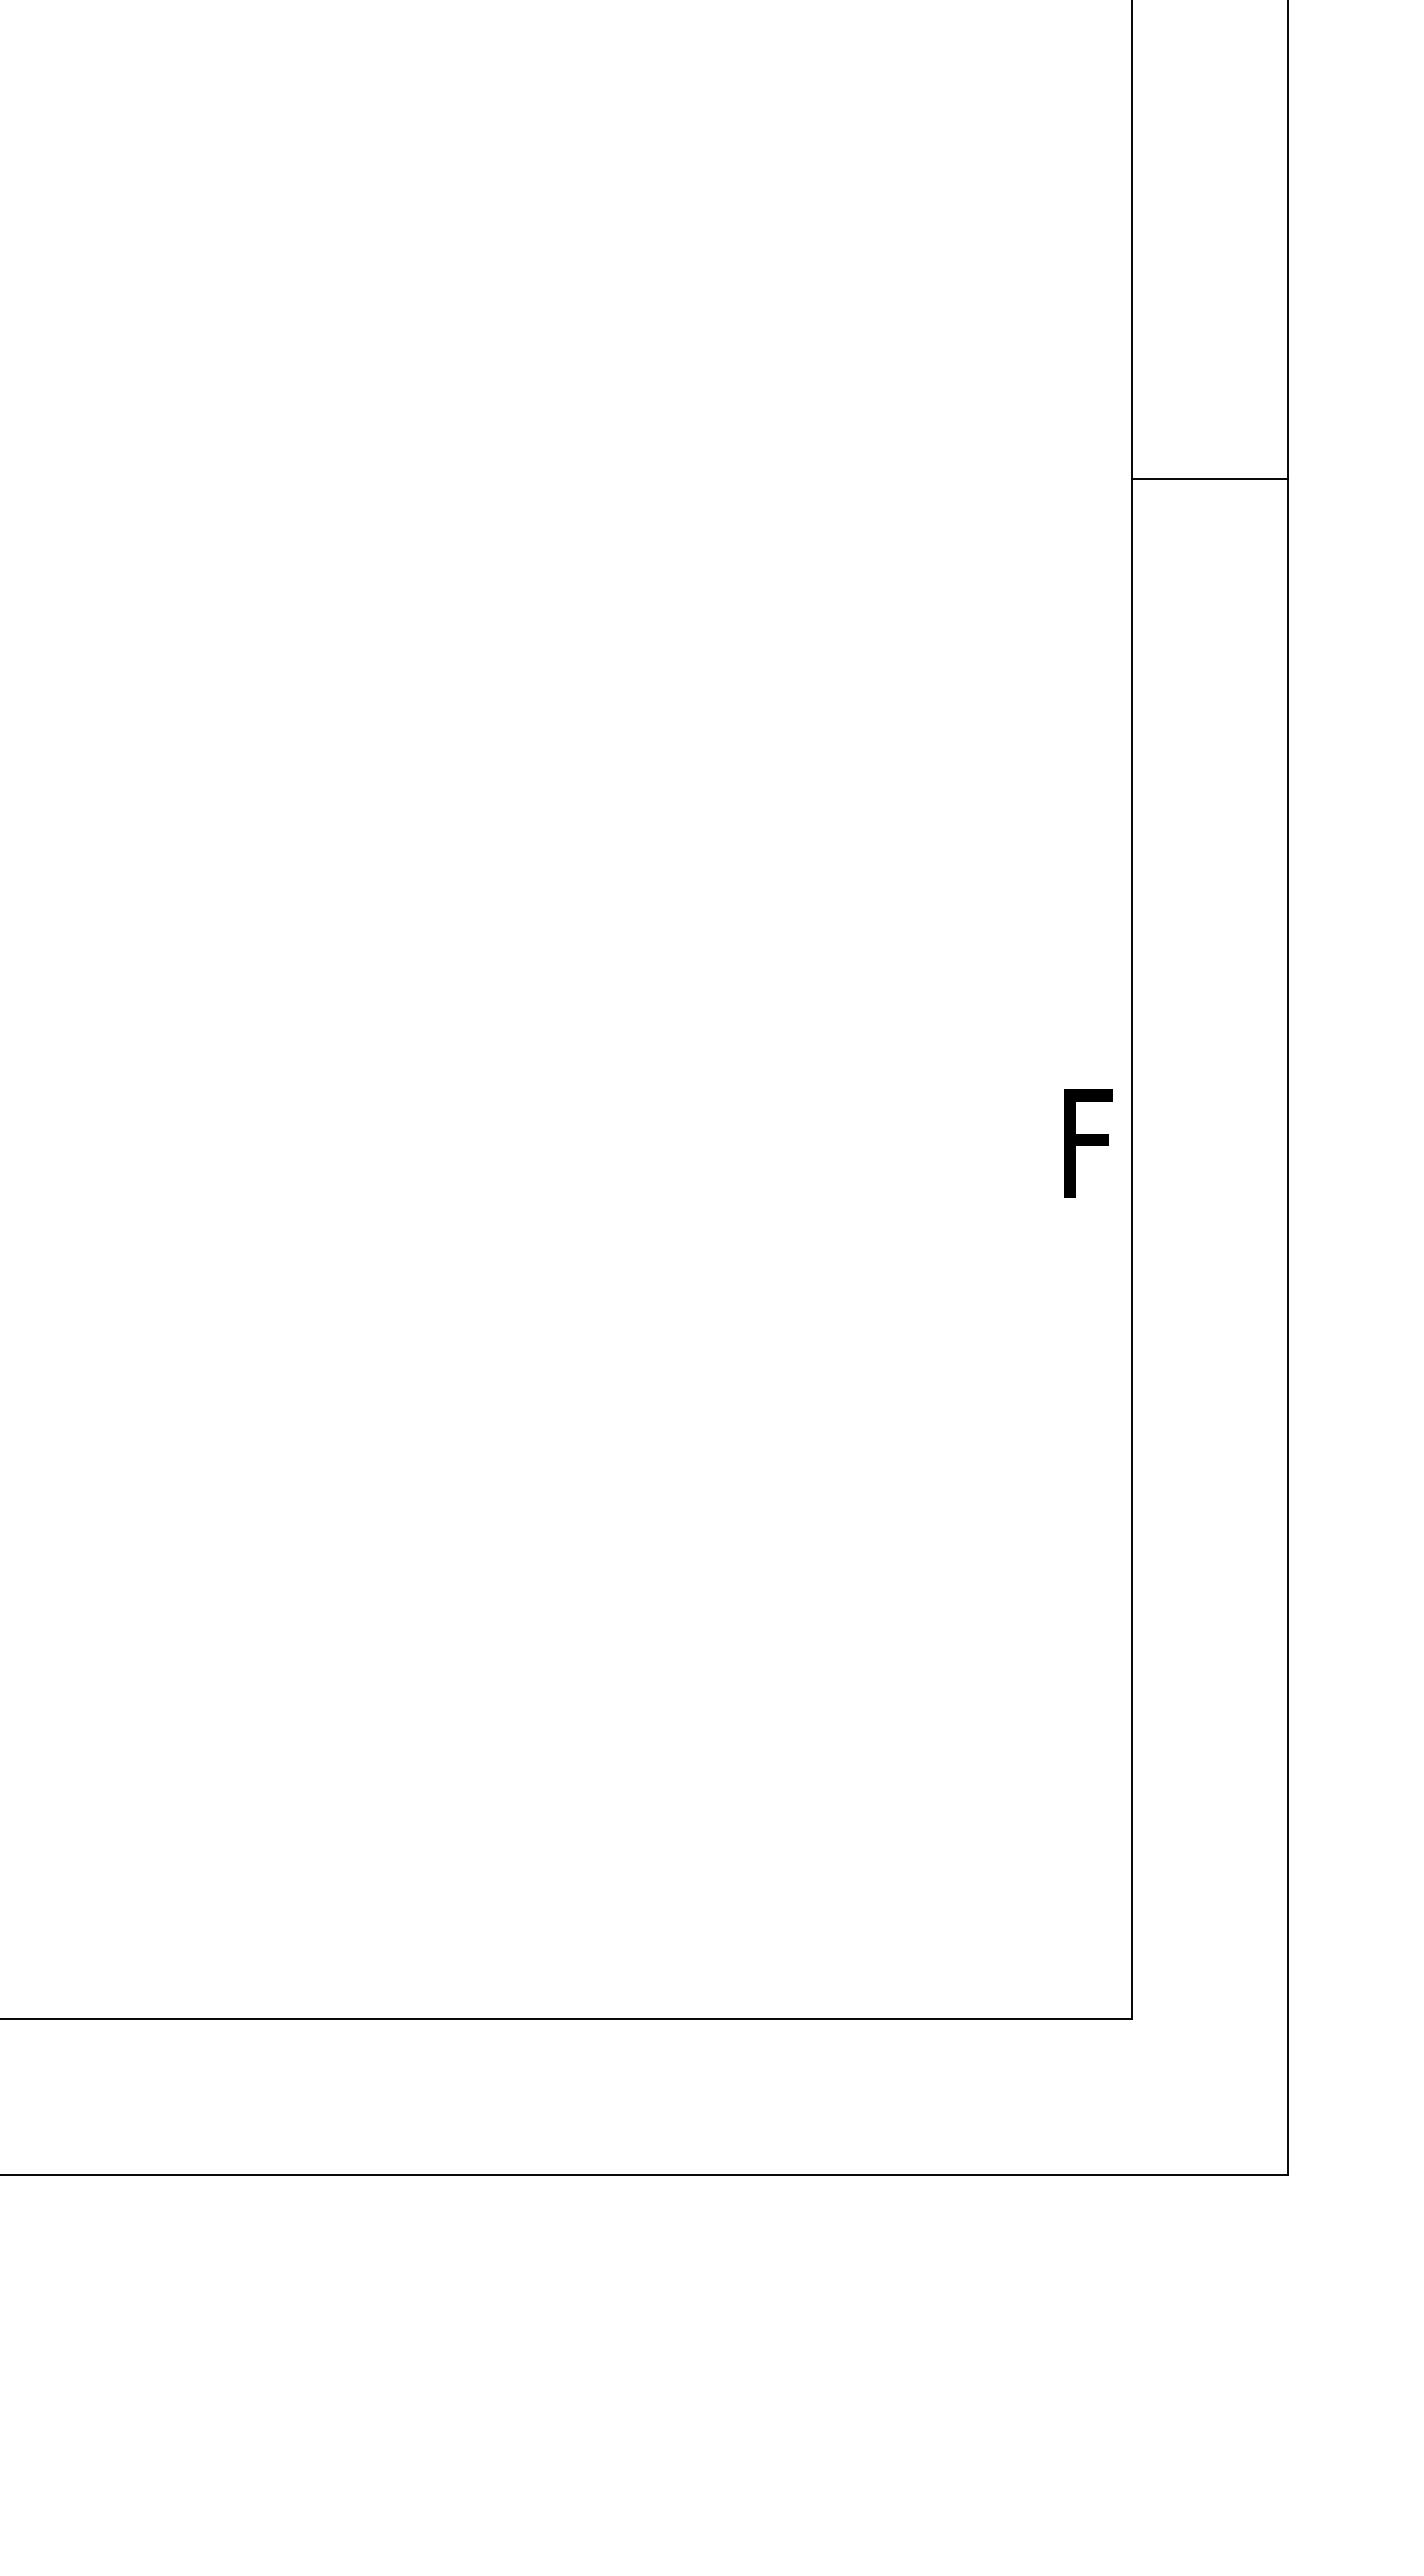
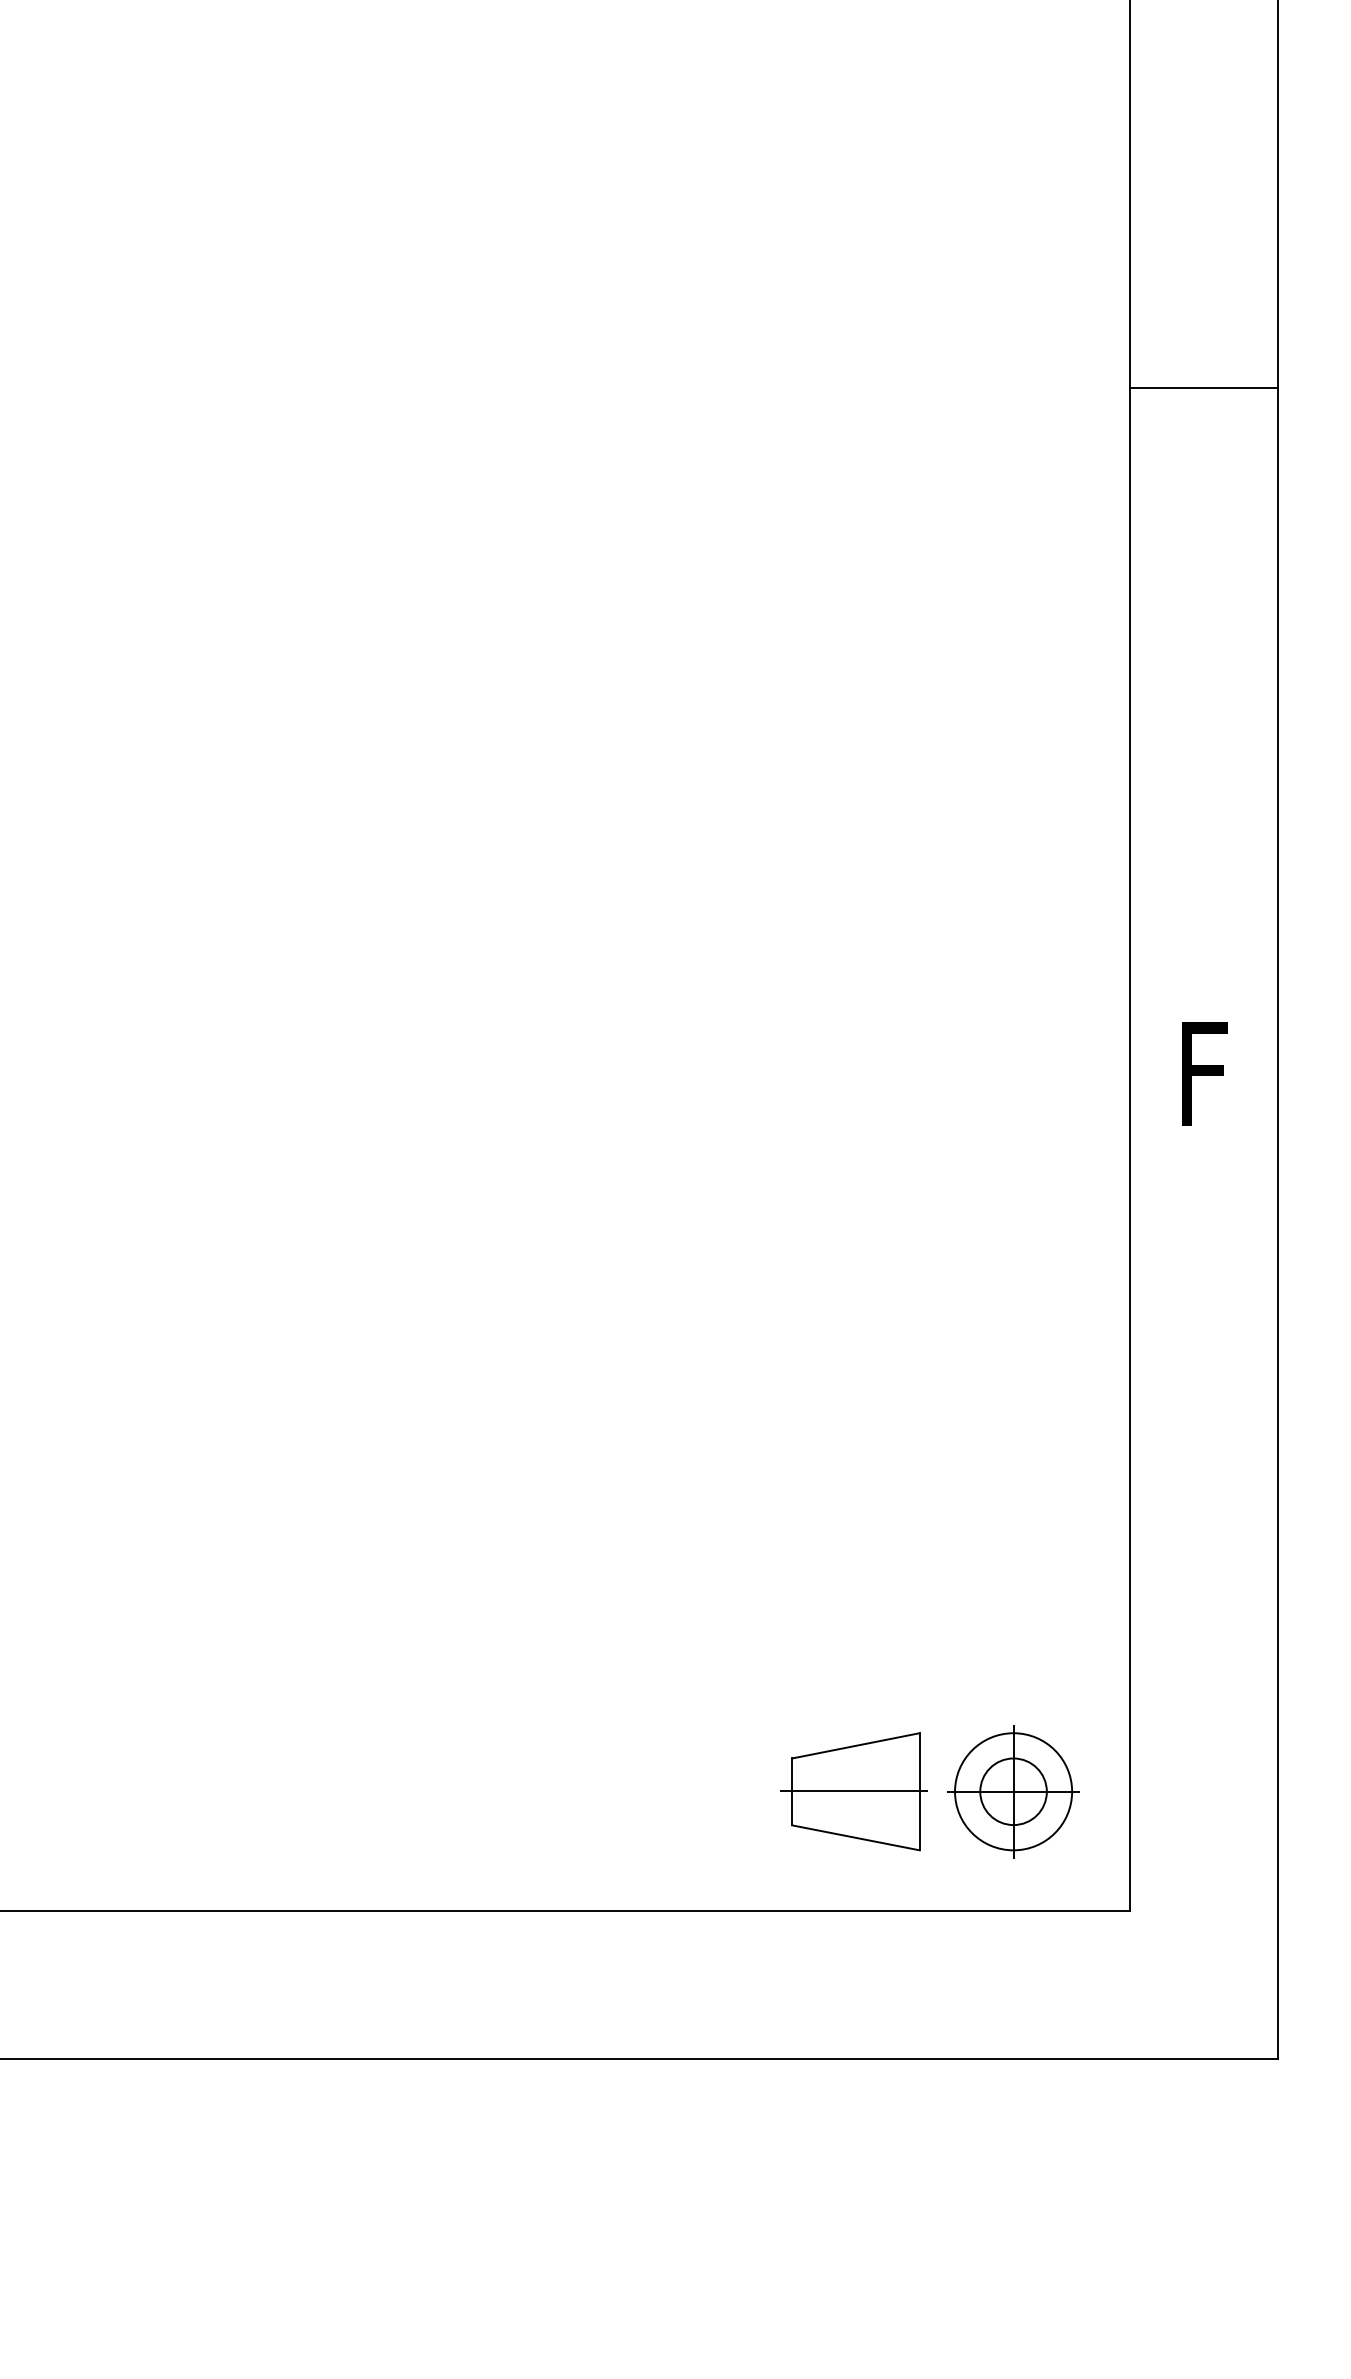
line: (1209, 479) -> (1203, 388), moved
text: (1088, 1143) -> (1204, 1073), moved
part: (923, 1894) -> (930, 1791), added

